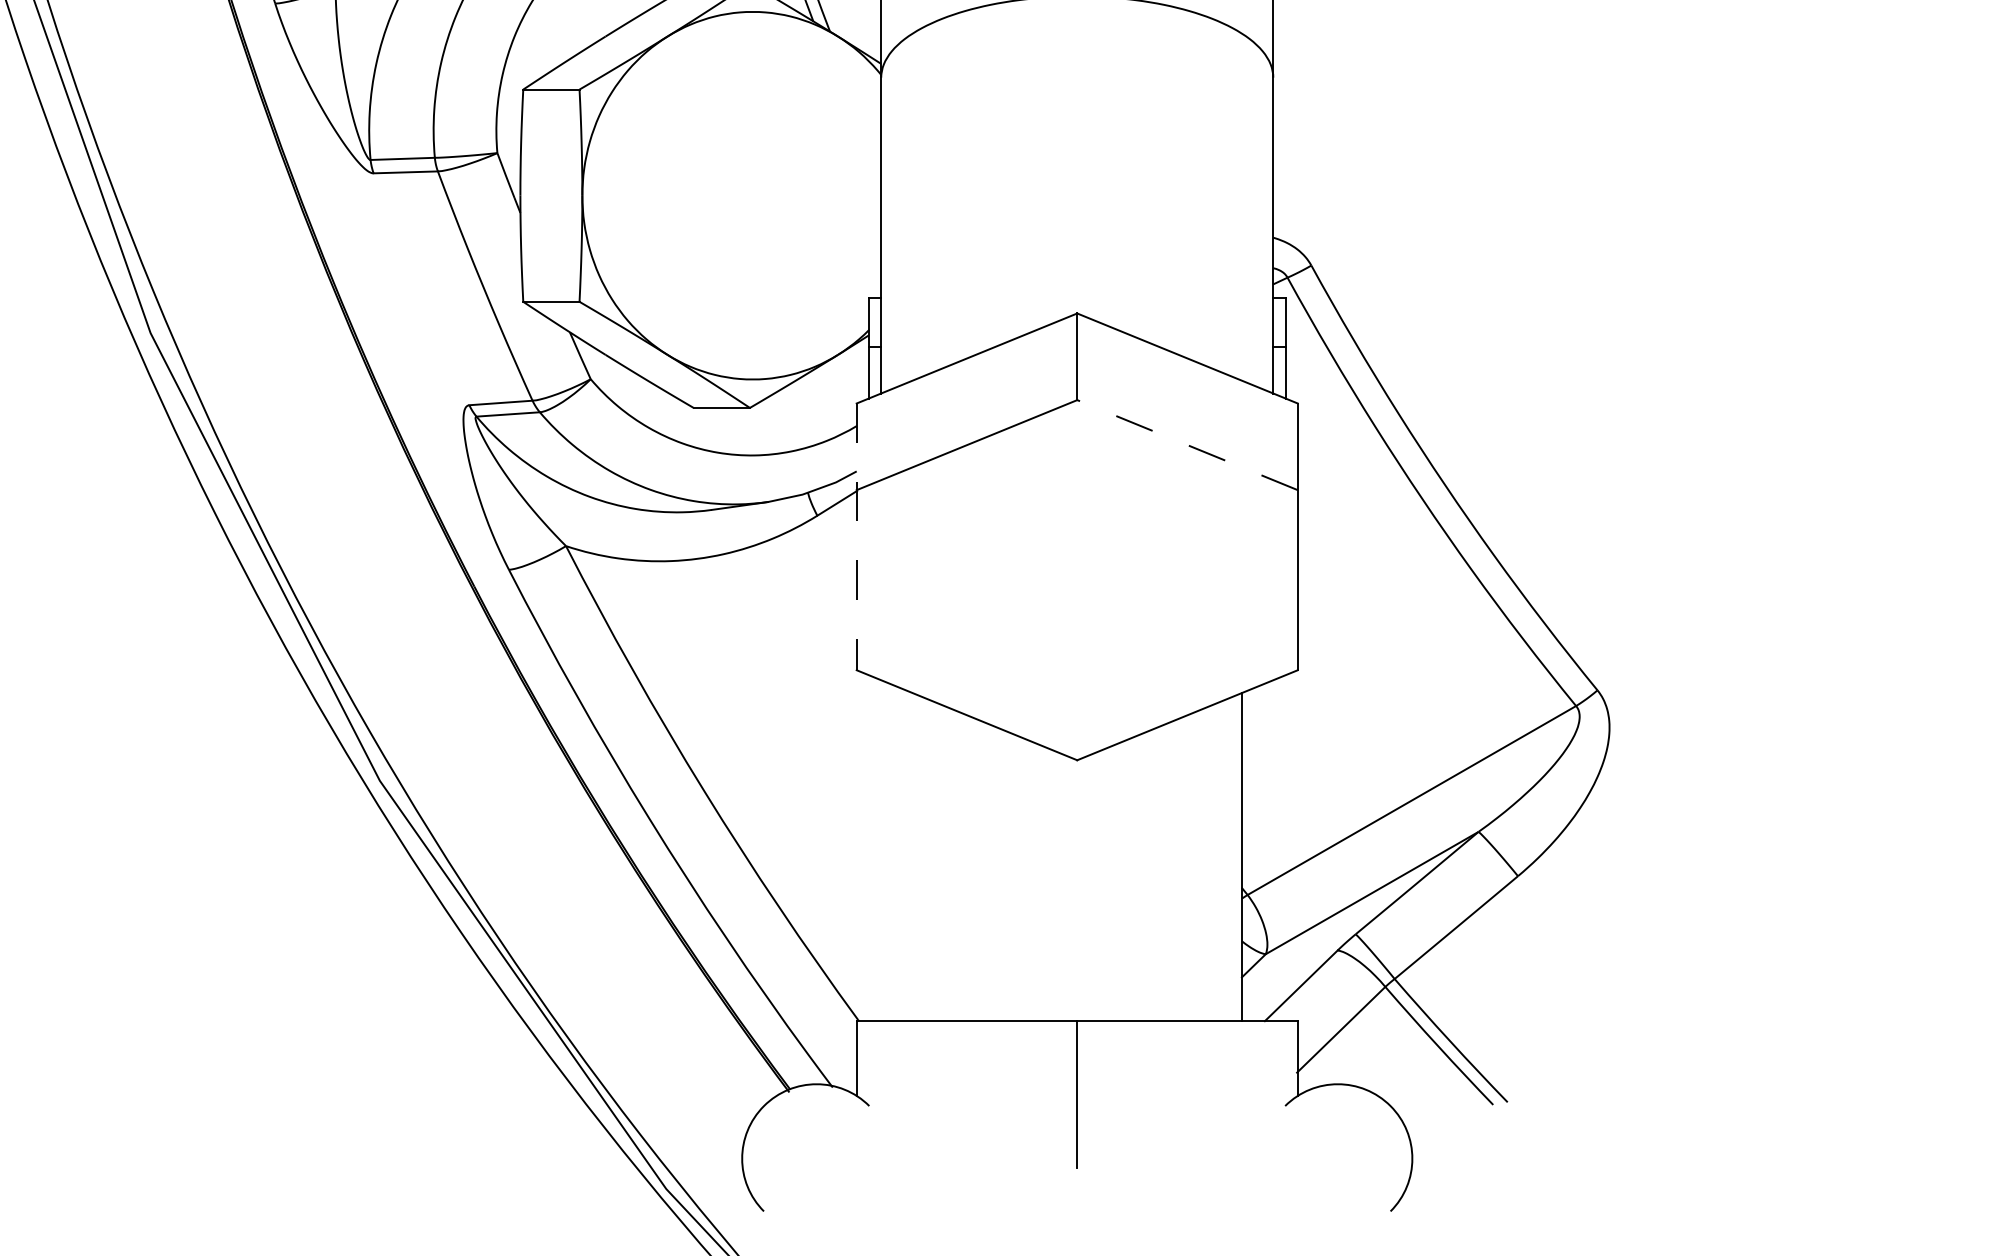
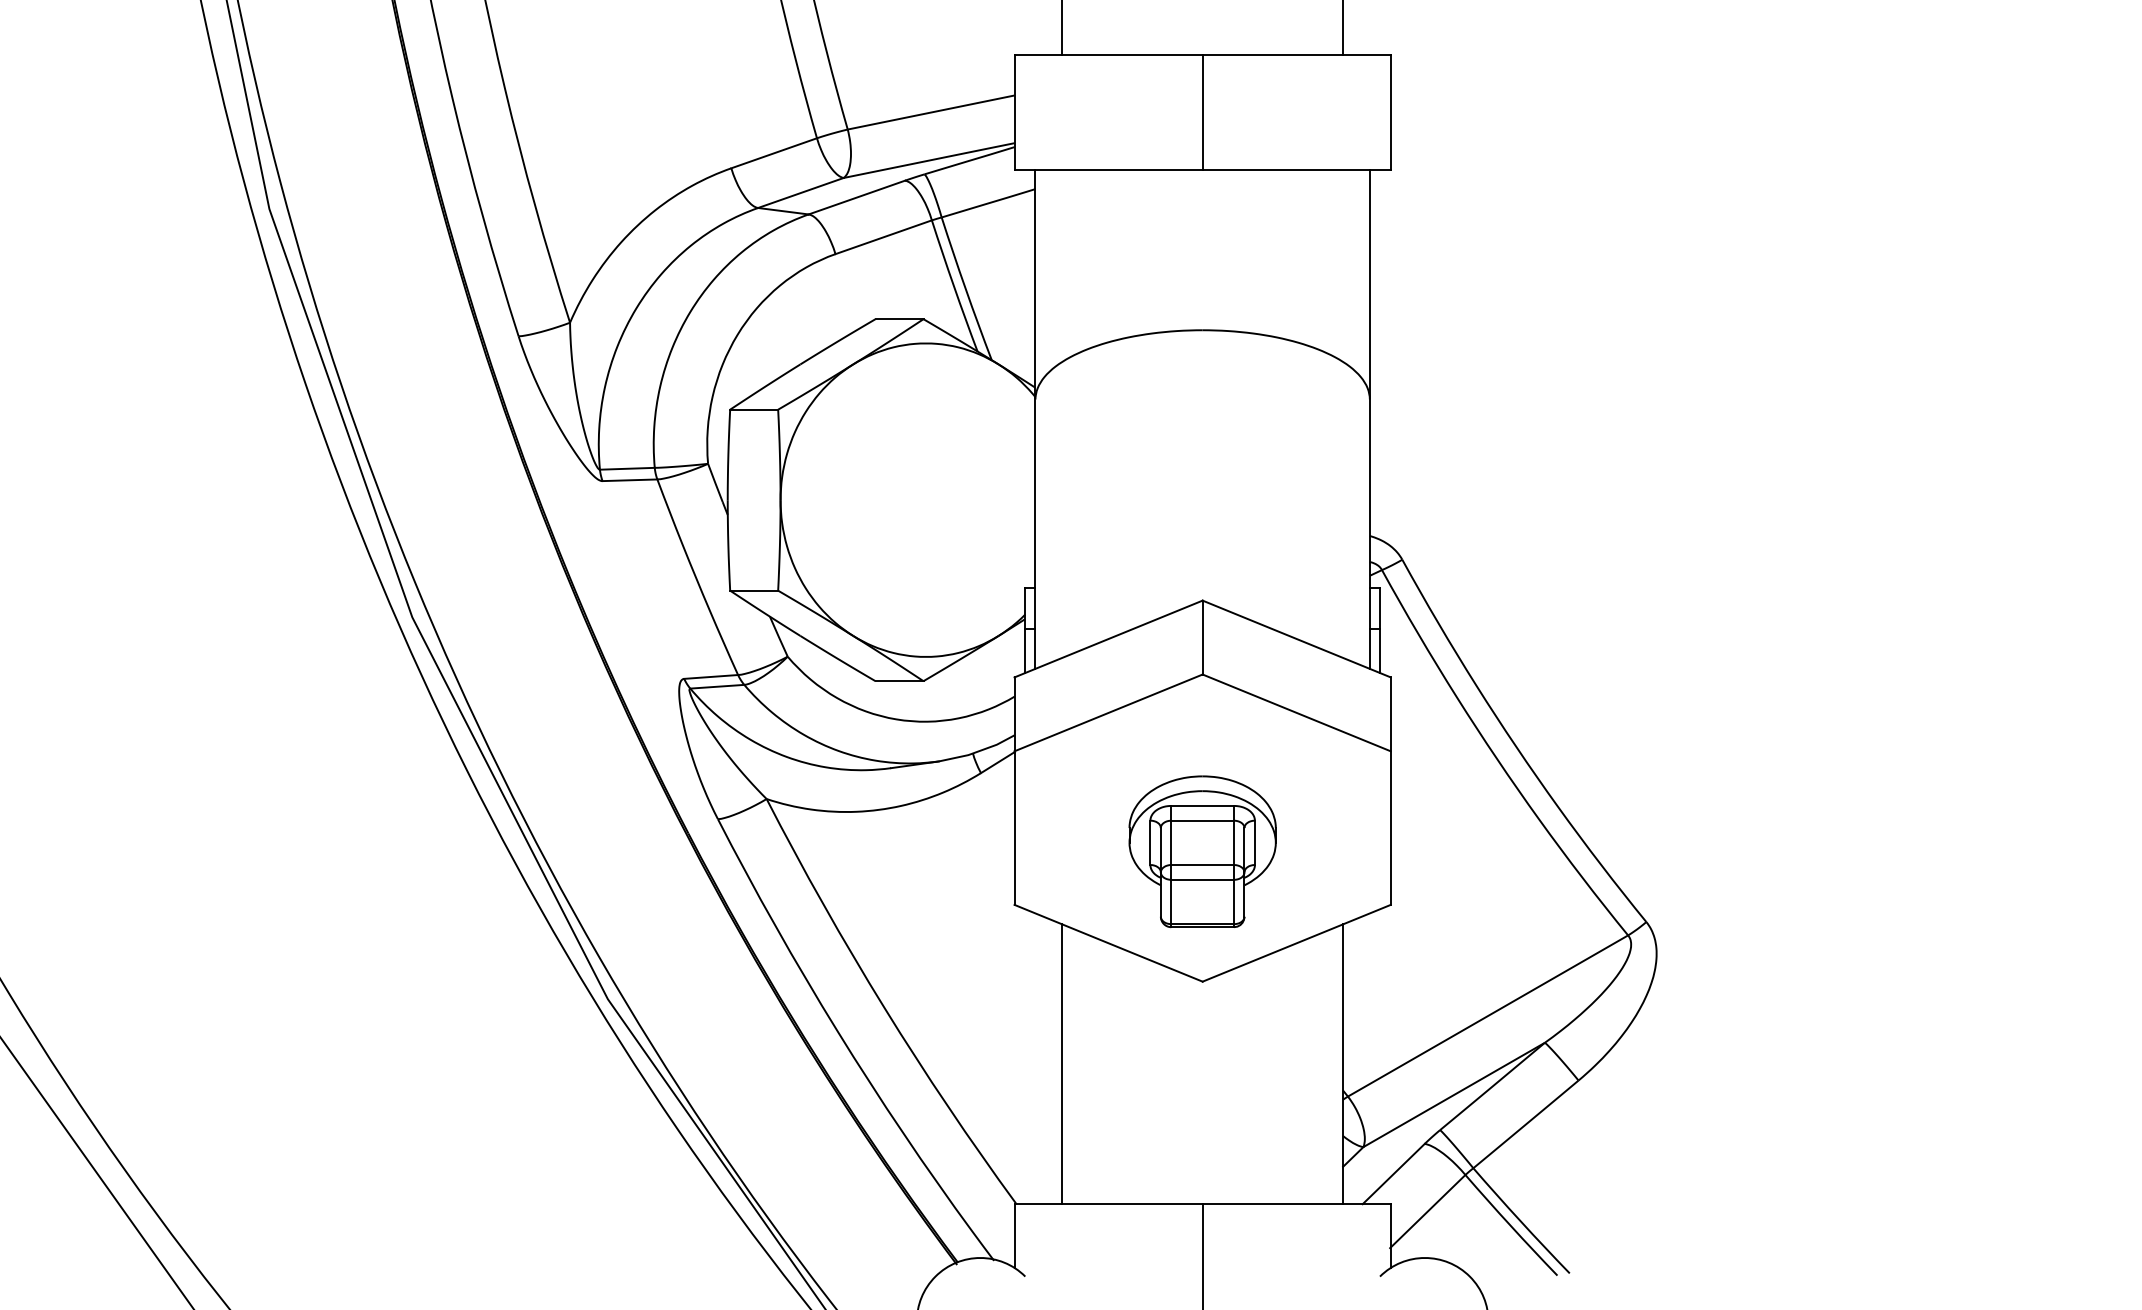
line: (1187, 444) -> (1296, 712), dashed -> solid
line: (856, 537) -> (1014, 791), dashed -> solid
part: (1077, 607) -> (1202, 851), added
line: (912, 857) -> (1062, 1064), added

